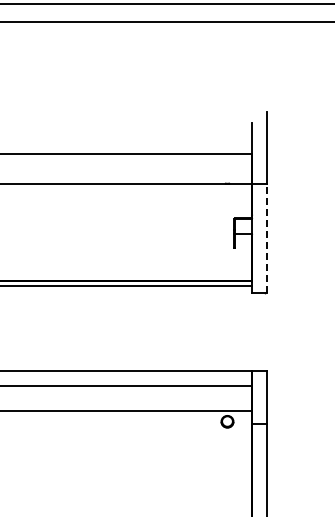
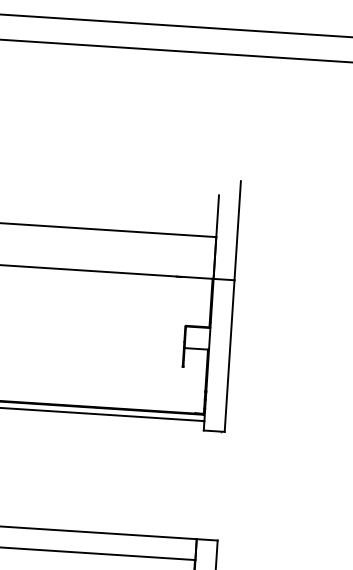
line: (267, 238) -> (229, 356), dashed -> solid

